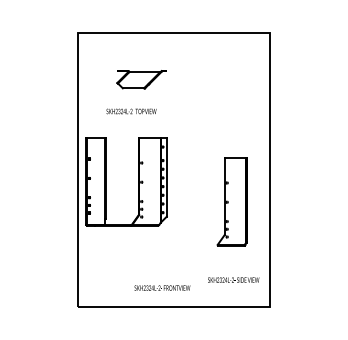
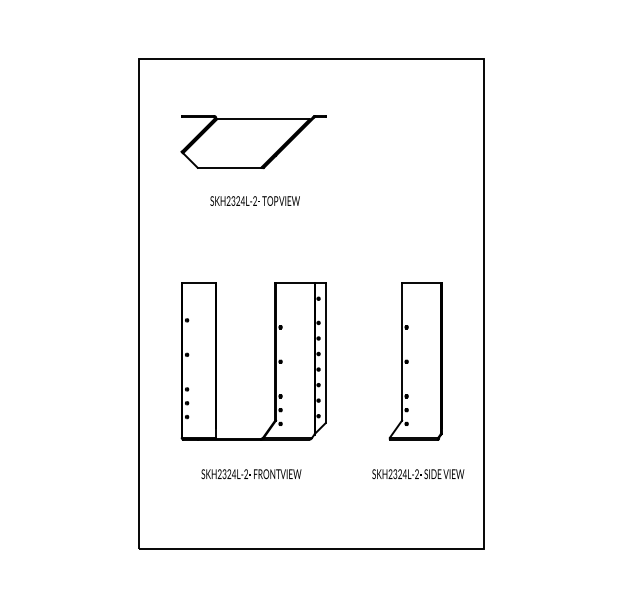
part: (141, 79) -> (253, 142), size x1.67
text: (131, 111) -> (255, 201), moved
part: (138, 181) -> (274, 360), moved
text: (233, 279) -> (417, 473), moved
text: (162, 287) -> (251, 473), moved

